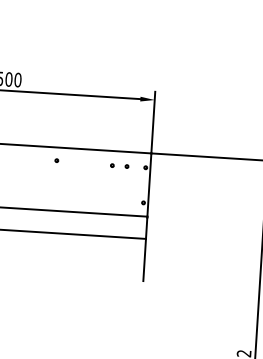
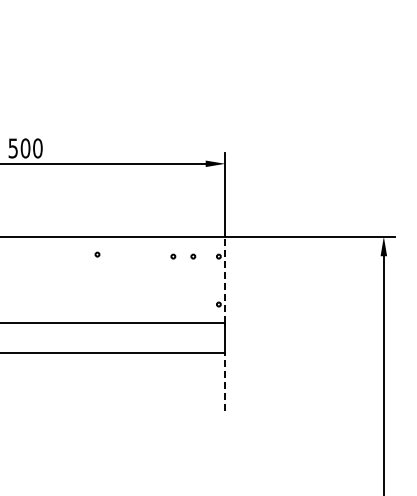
line: (149, 184) -> (225, 279), solid -> dashed
line: (144, 260) -> (225, 382), solid -> dashed

